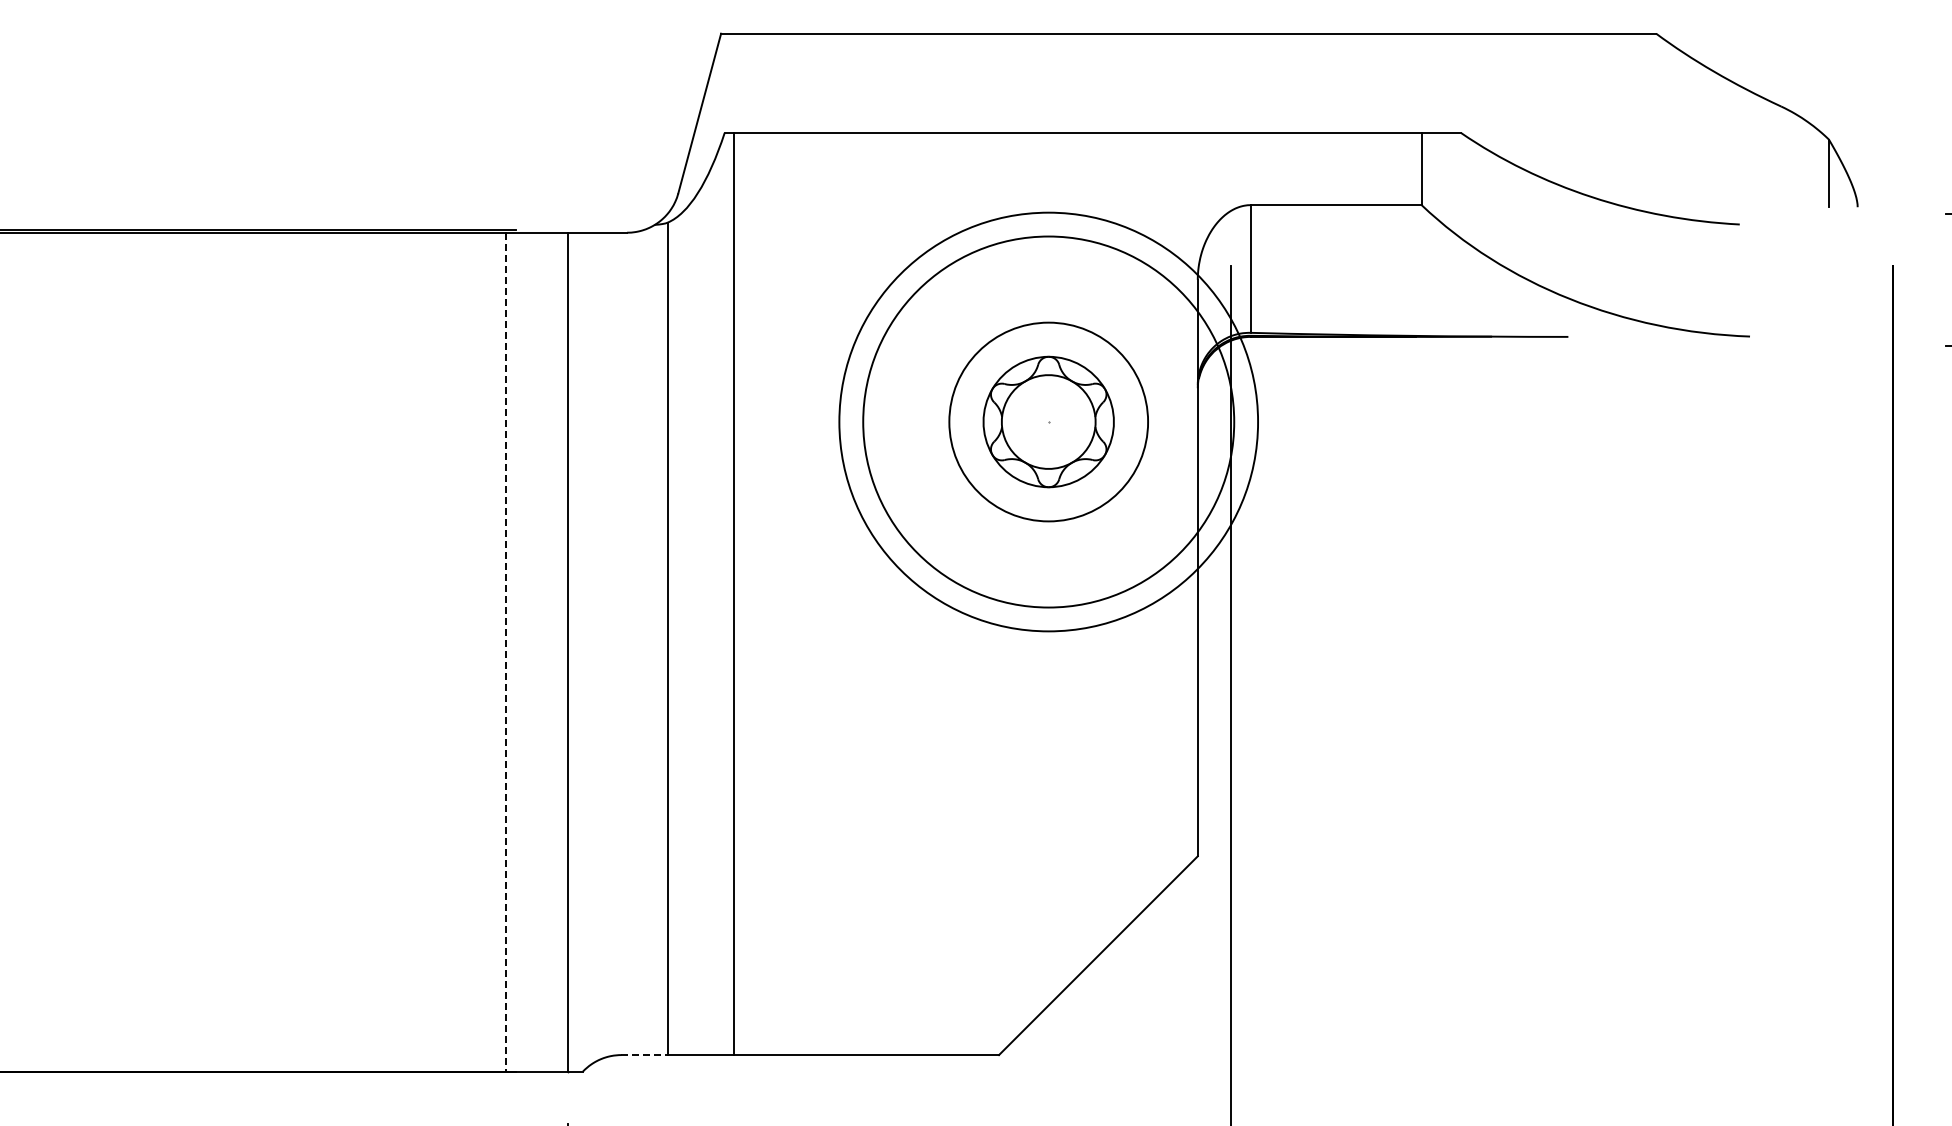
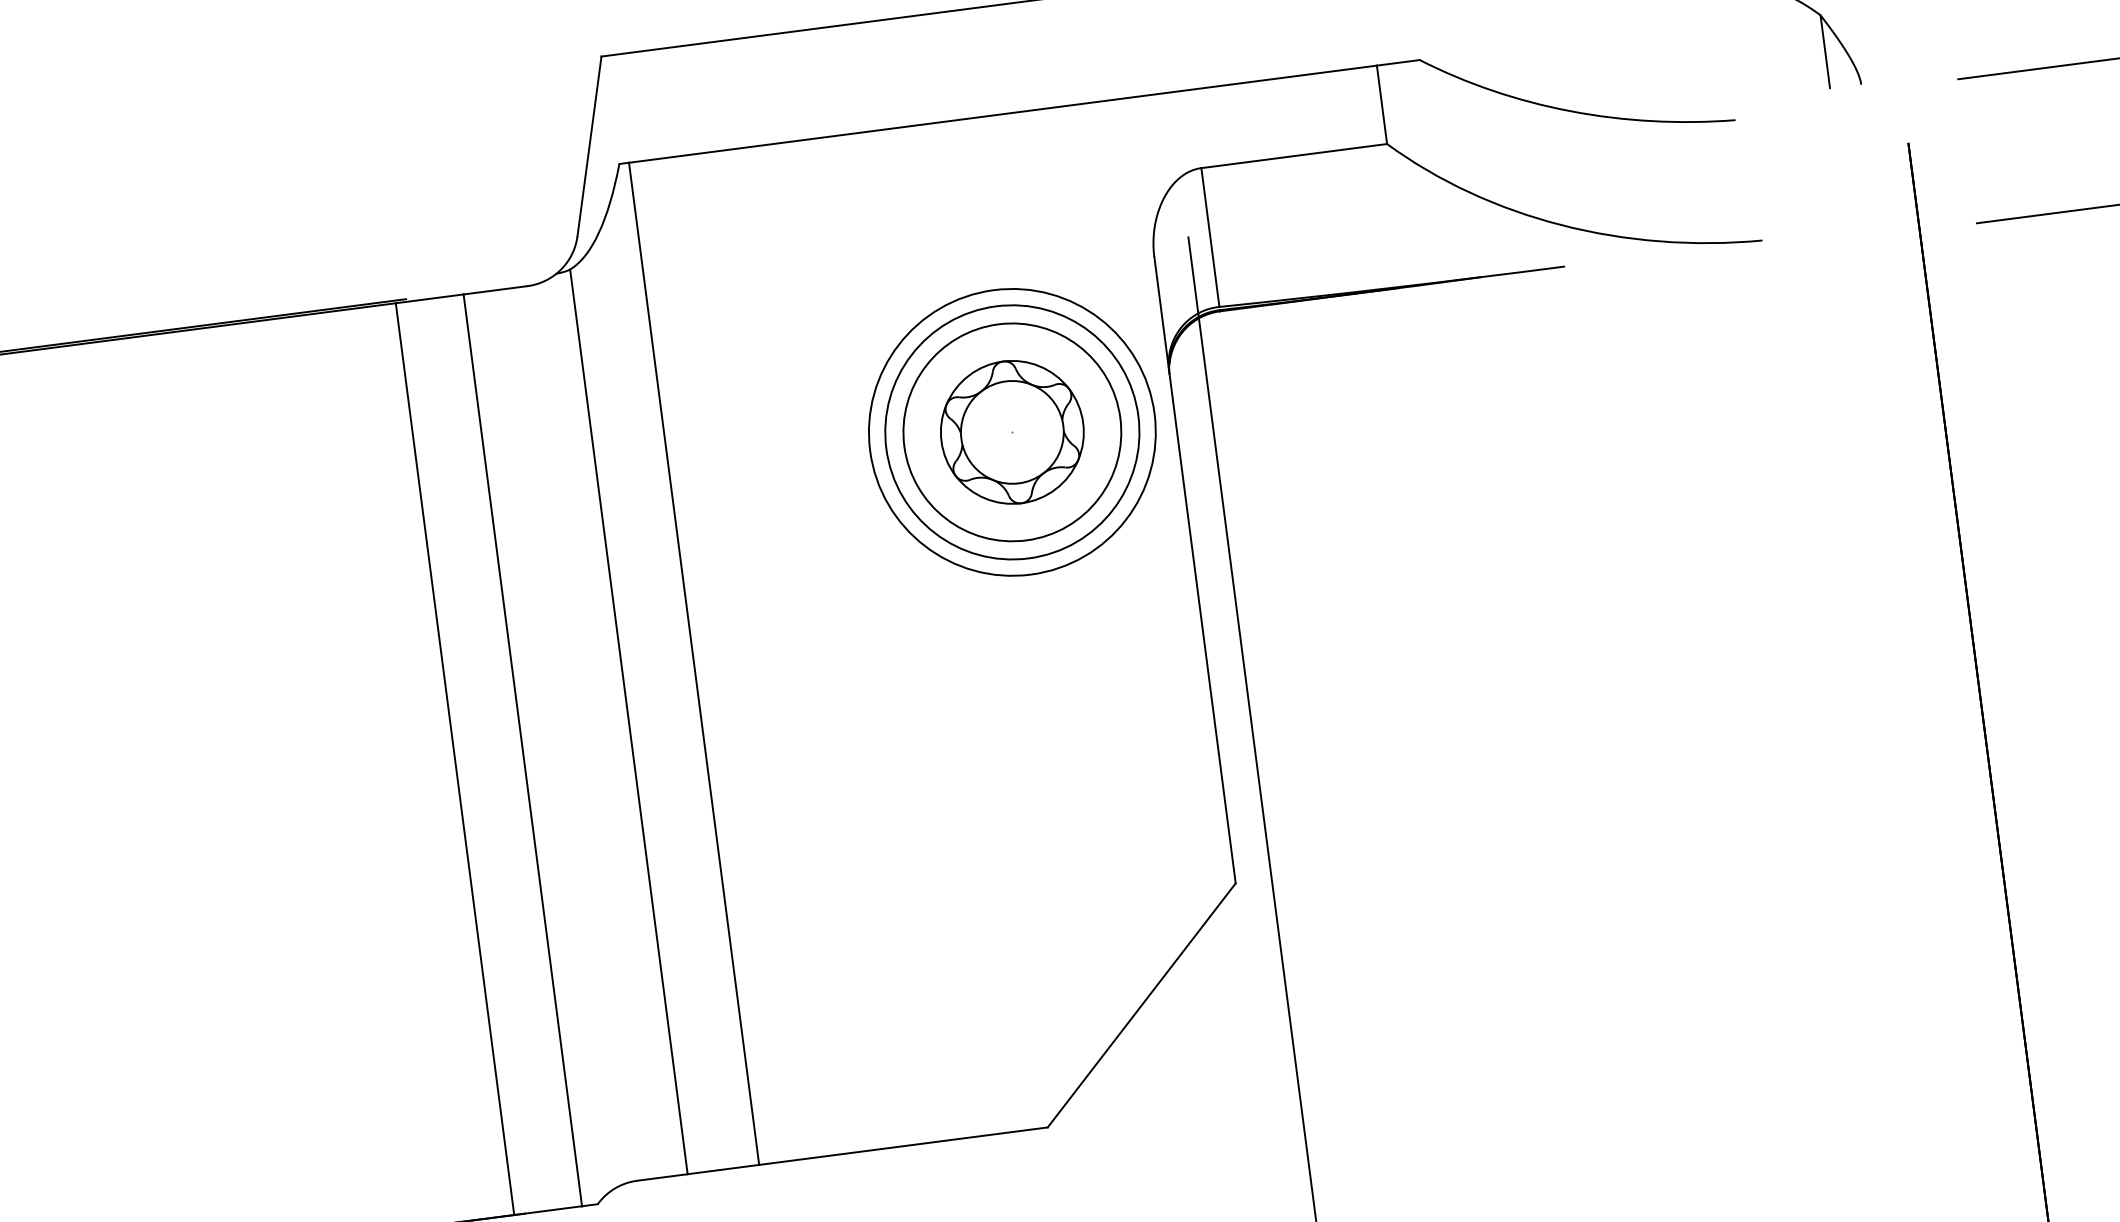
circle: (1048, 421) -> (1012, 431), size x0.62
circle: (1048, 421) -> (1012, 431), size x0.62
line: (506, 652) -> (455, 759), dashed -> solid
line: (645, 1055) -> (663, 1177), dashed -> solid

